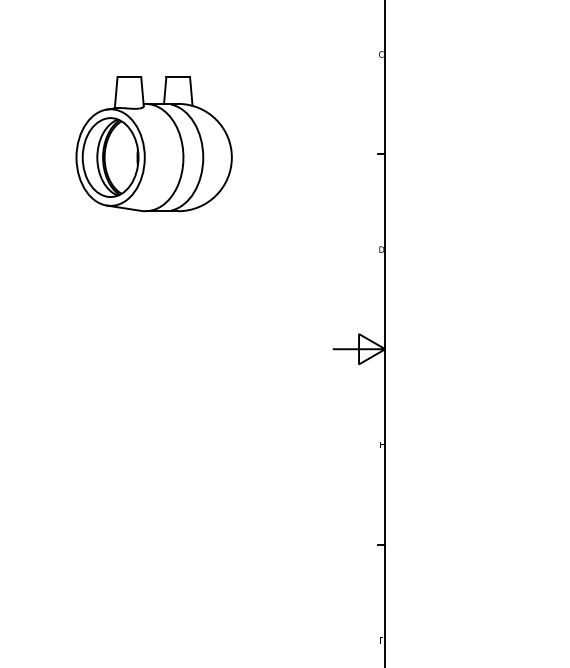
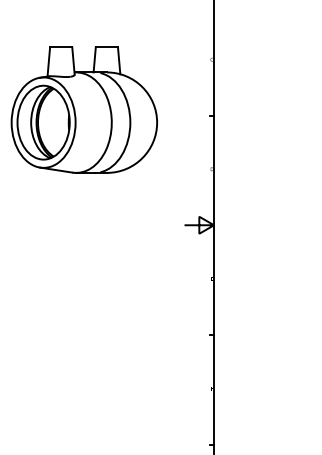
part: (152, 143) -> (83, 109), size x1.67

